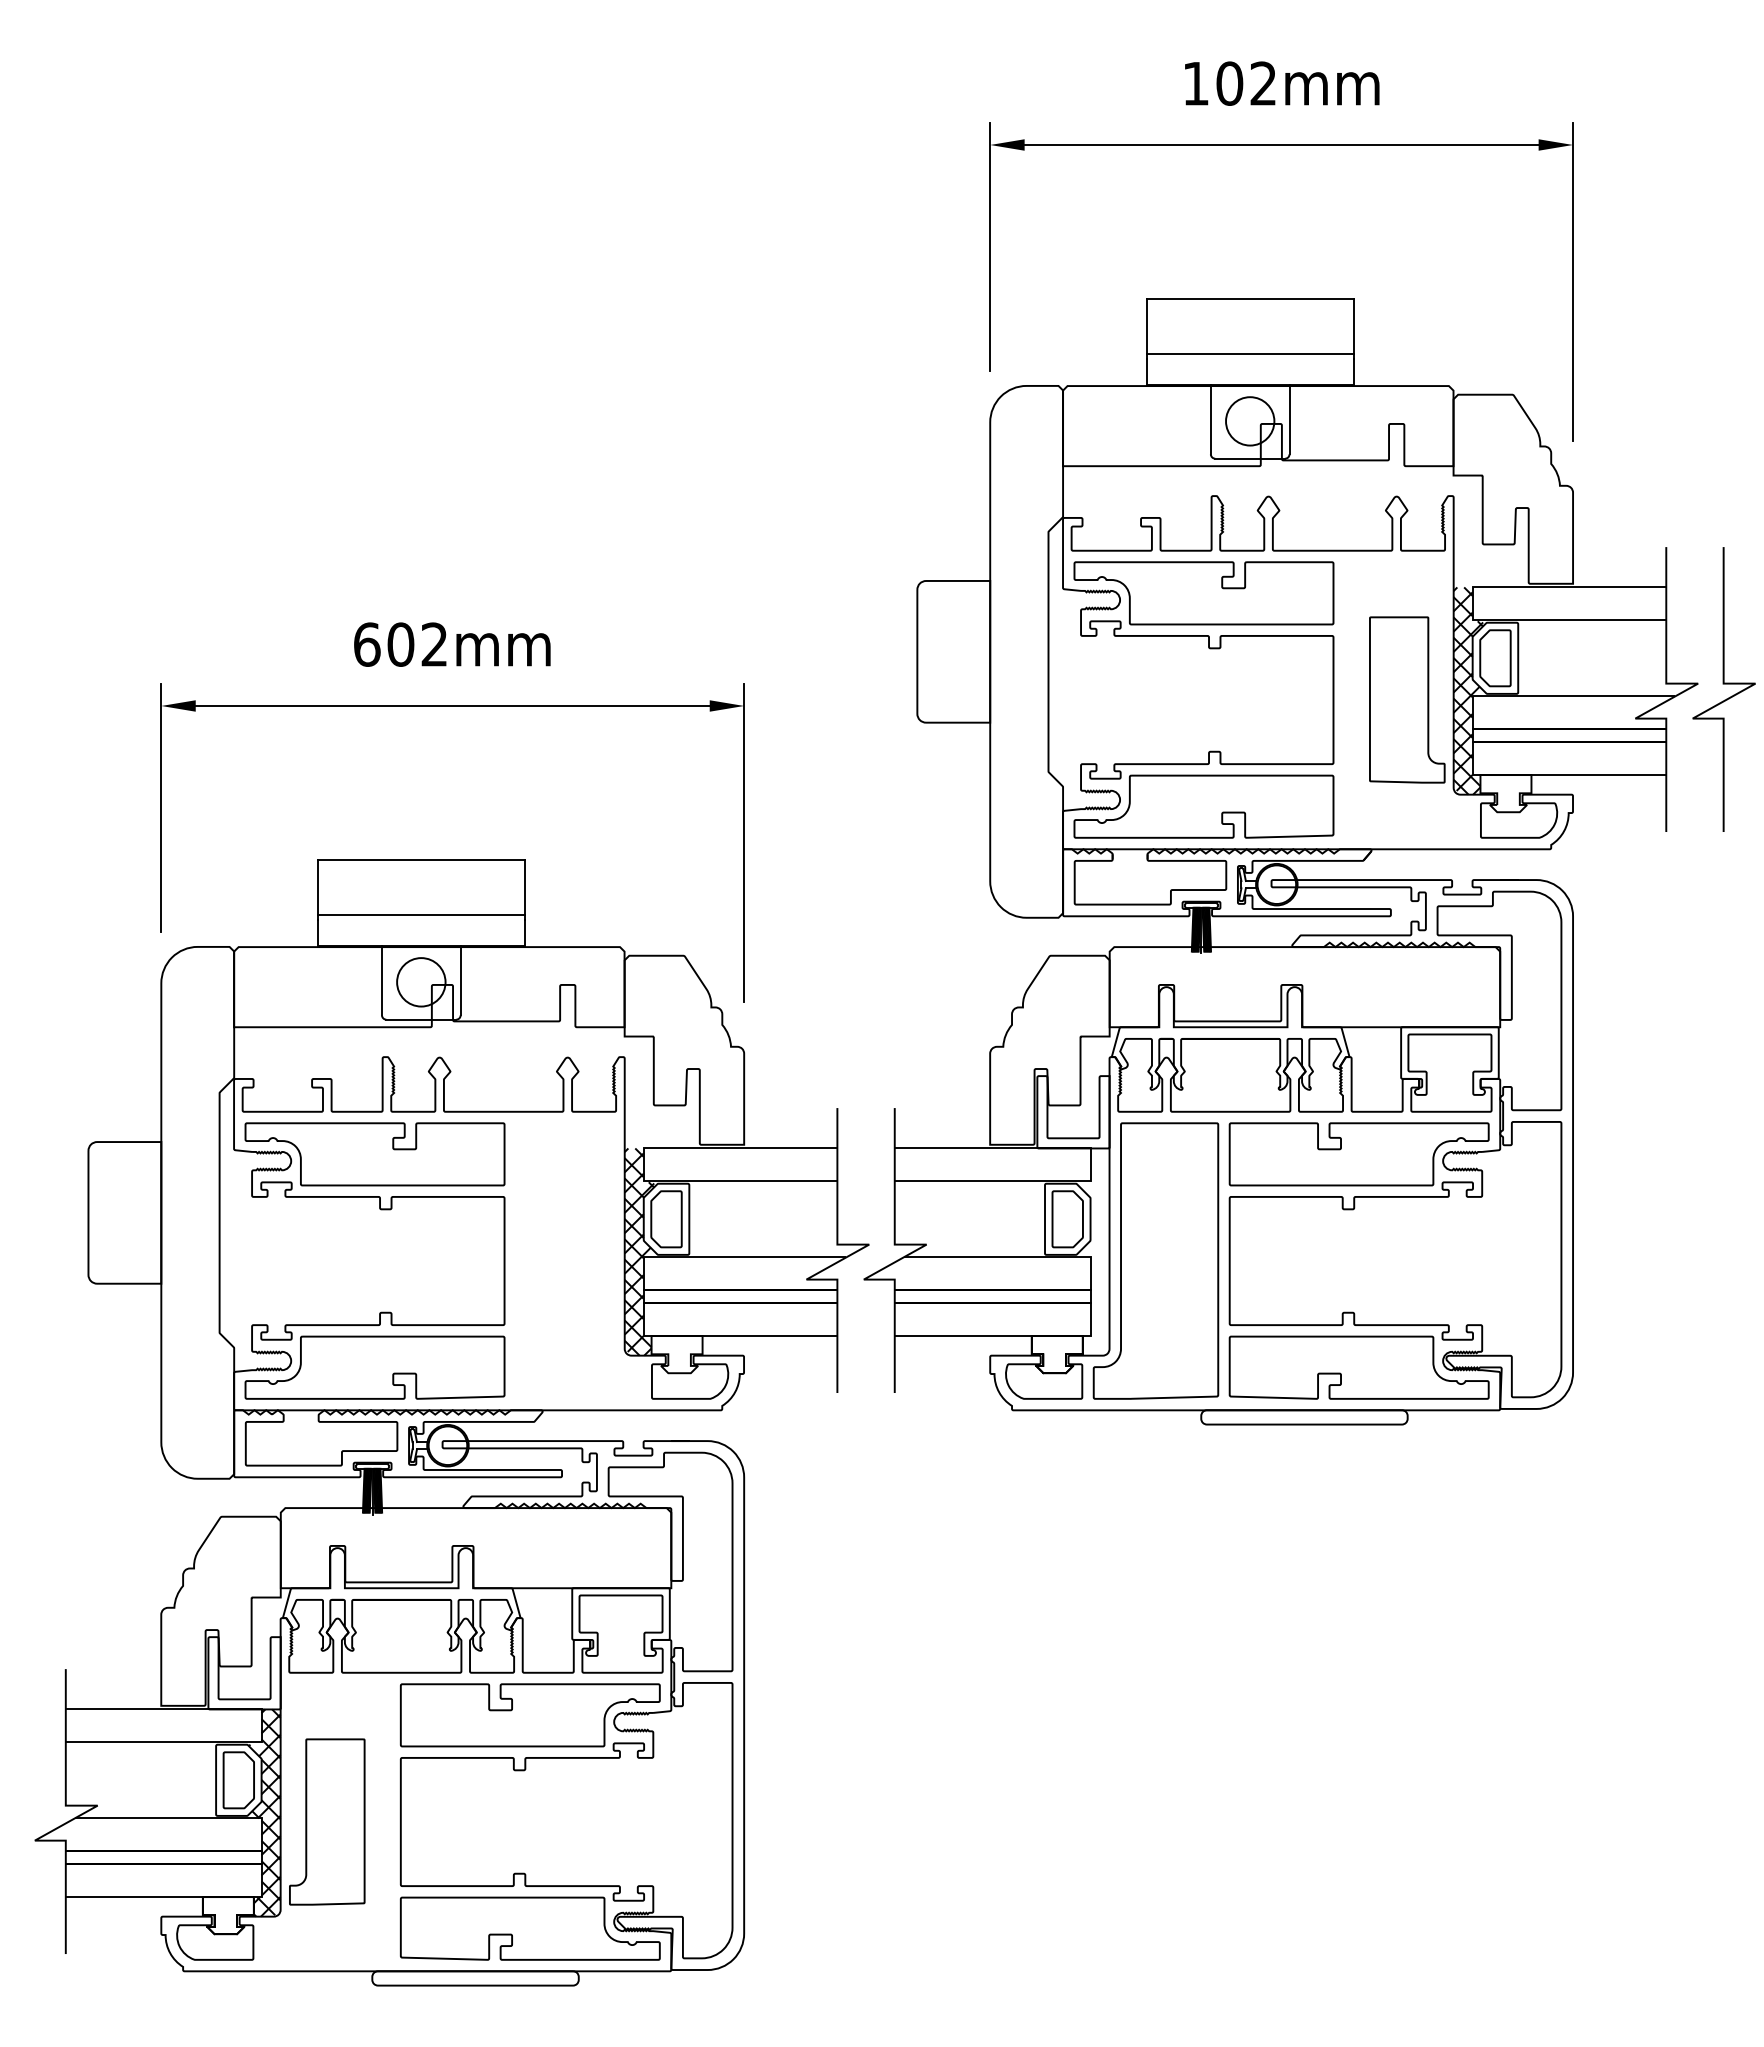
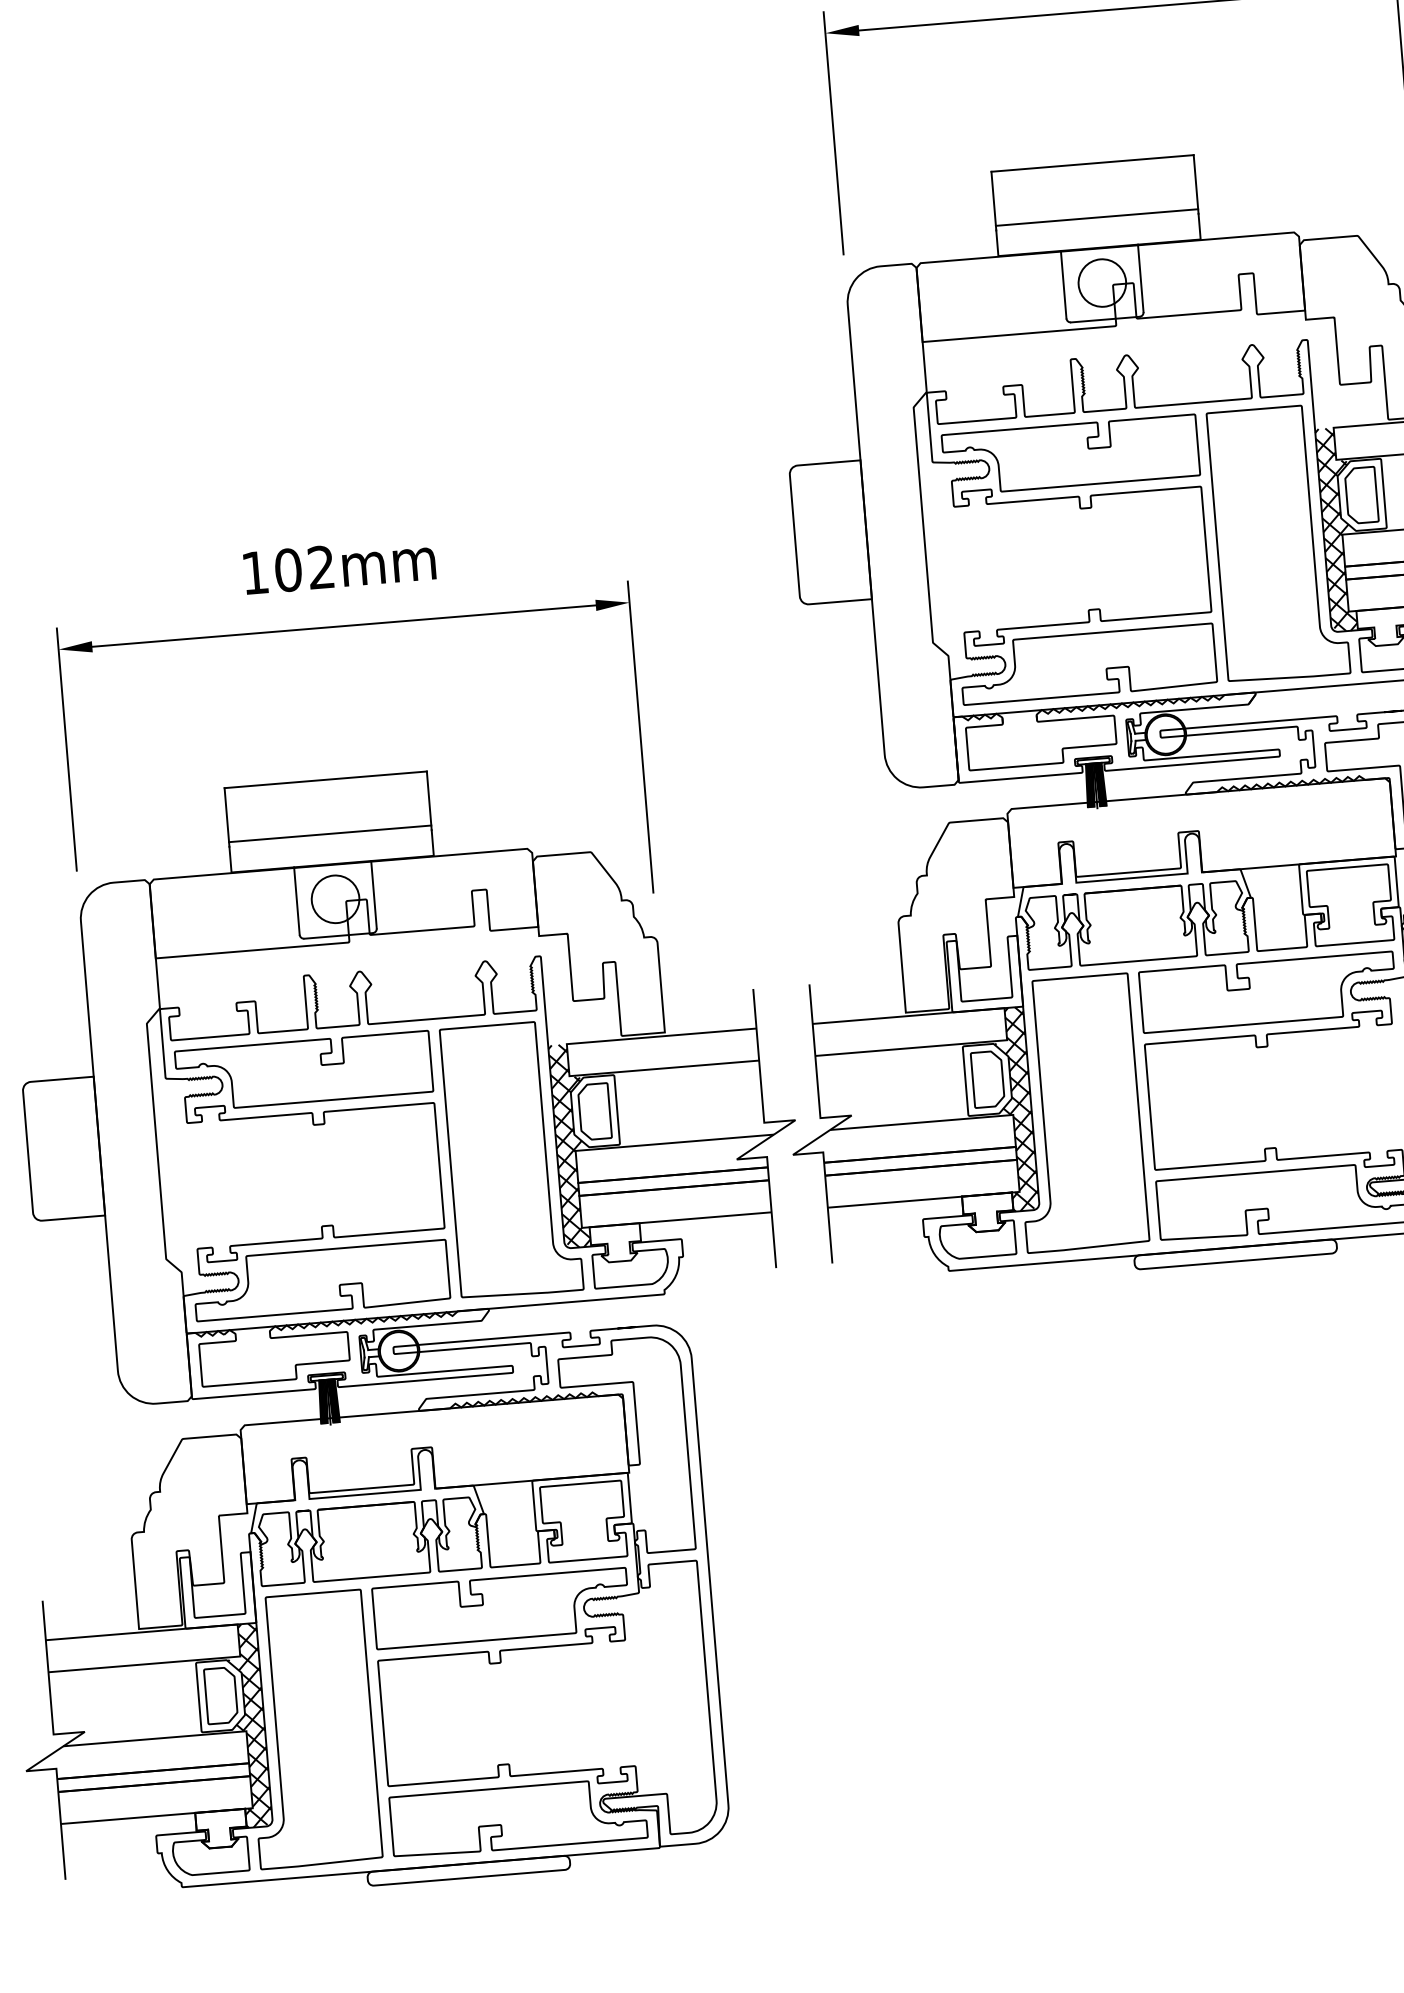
text: (367, 644) -> (255, 572), 602mm -> 102mm
part: (1407, 699) -> (1278, 542), size x1.67
hatch: (1093, 1251) -> (1015, 1108), added
part: (578, 1260) -> (511, 1159), added
part: (327, 1821) -> (311, 1728), size x1.67

